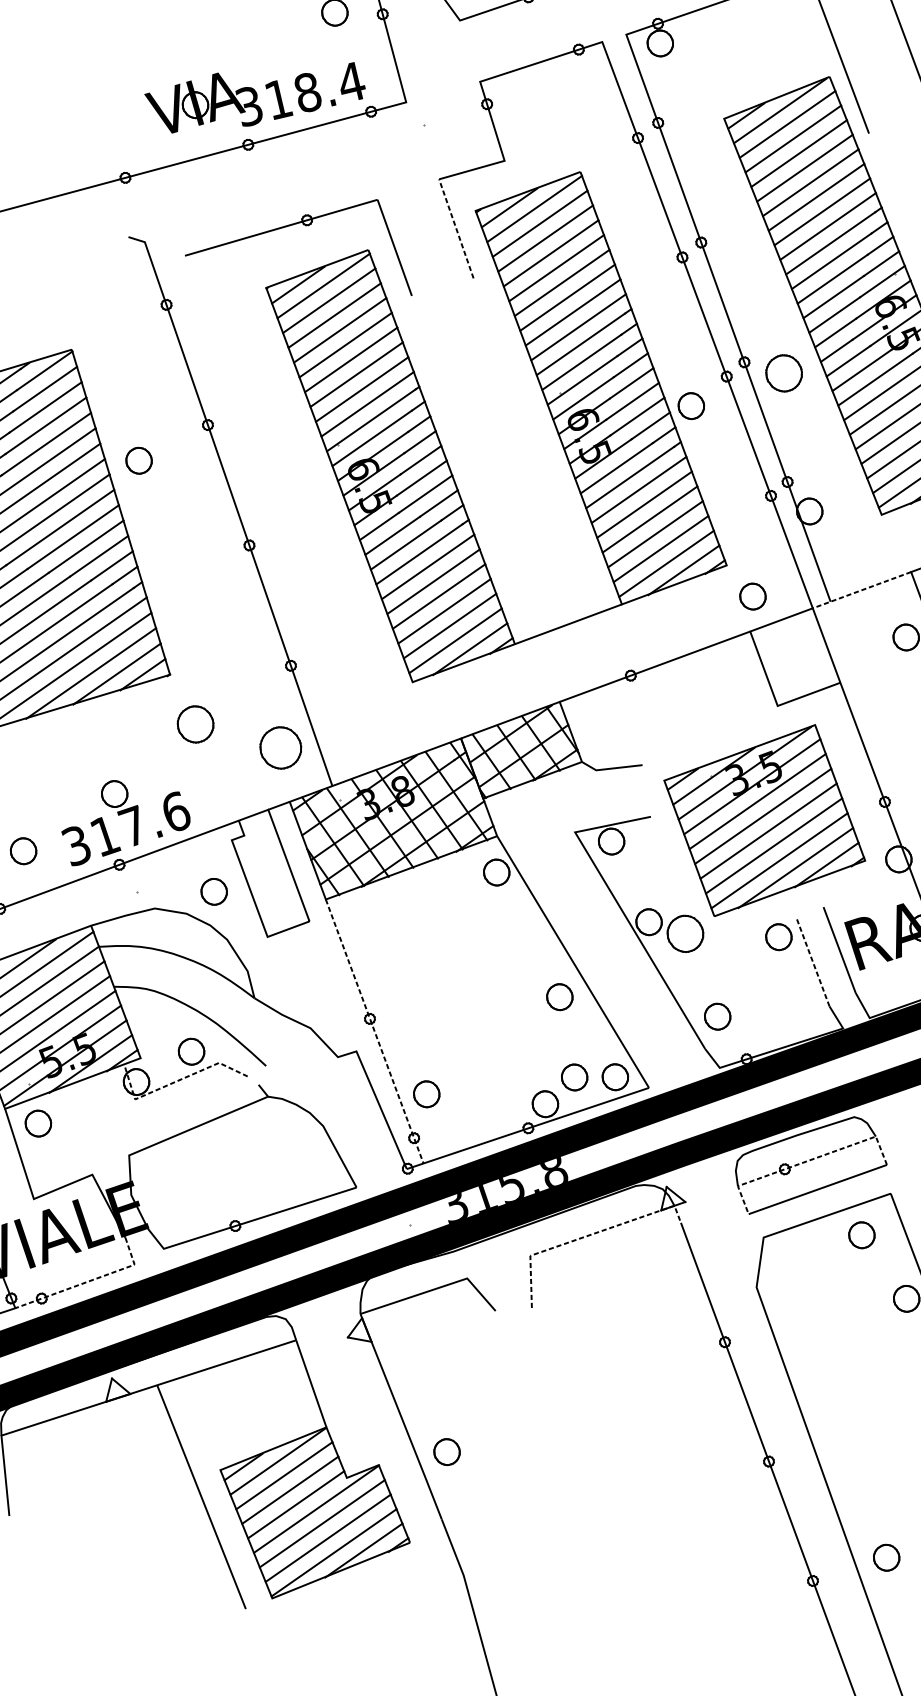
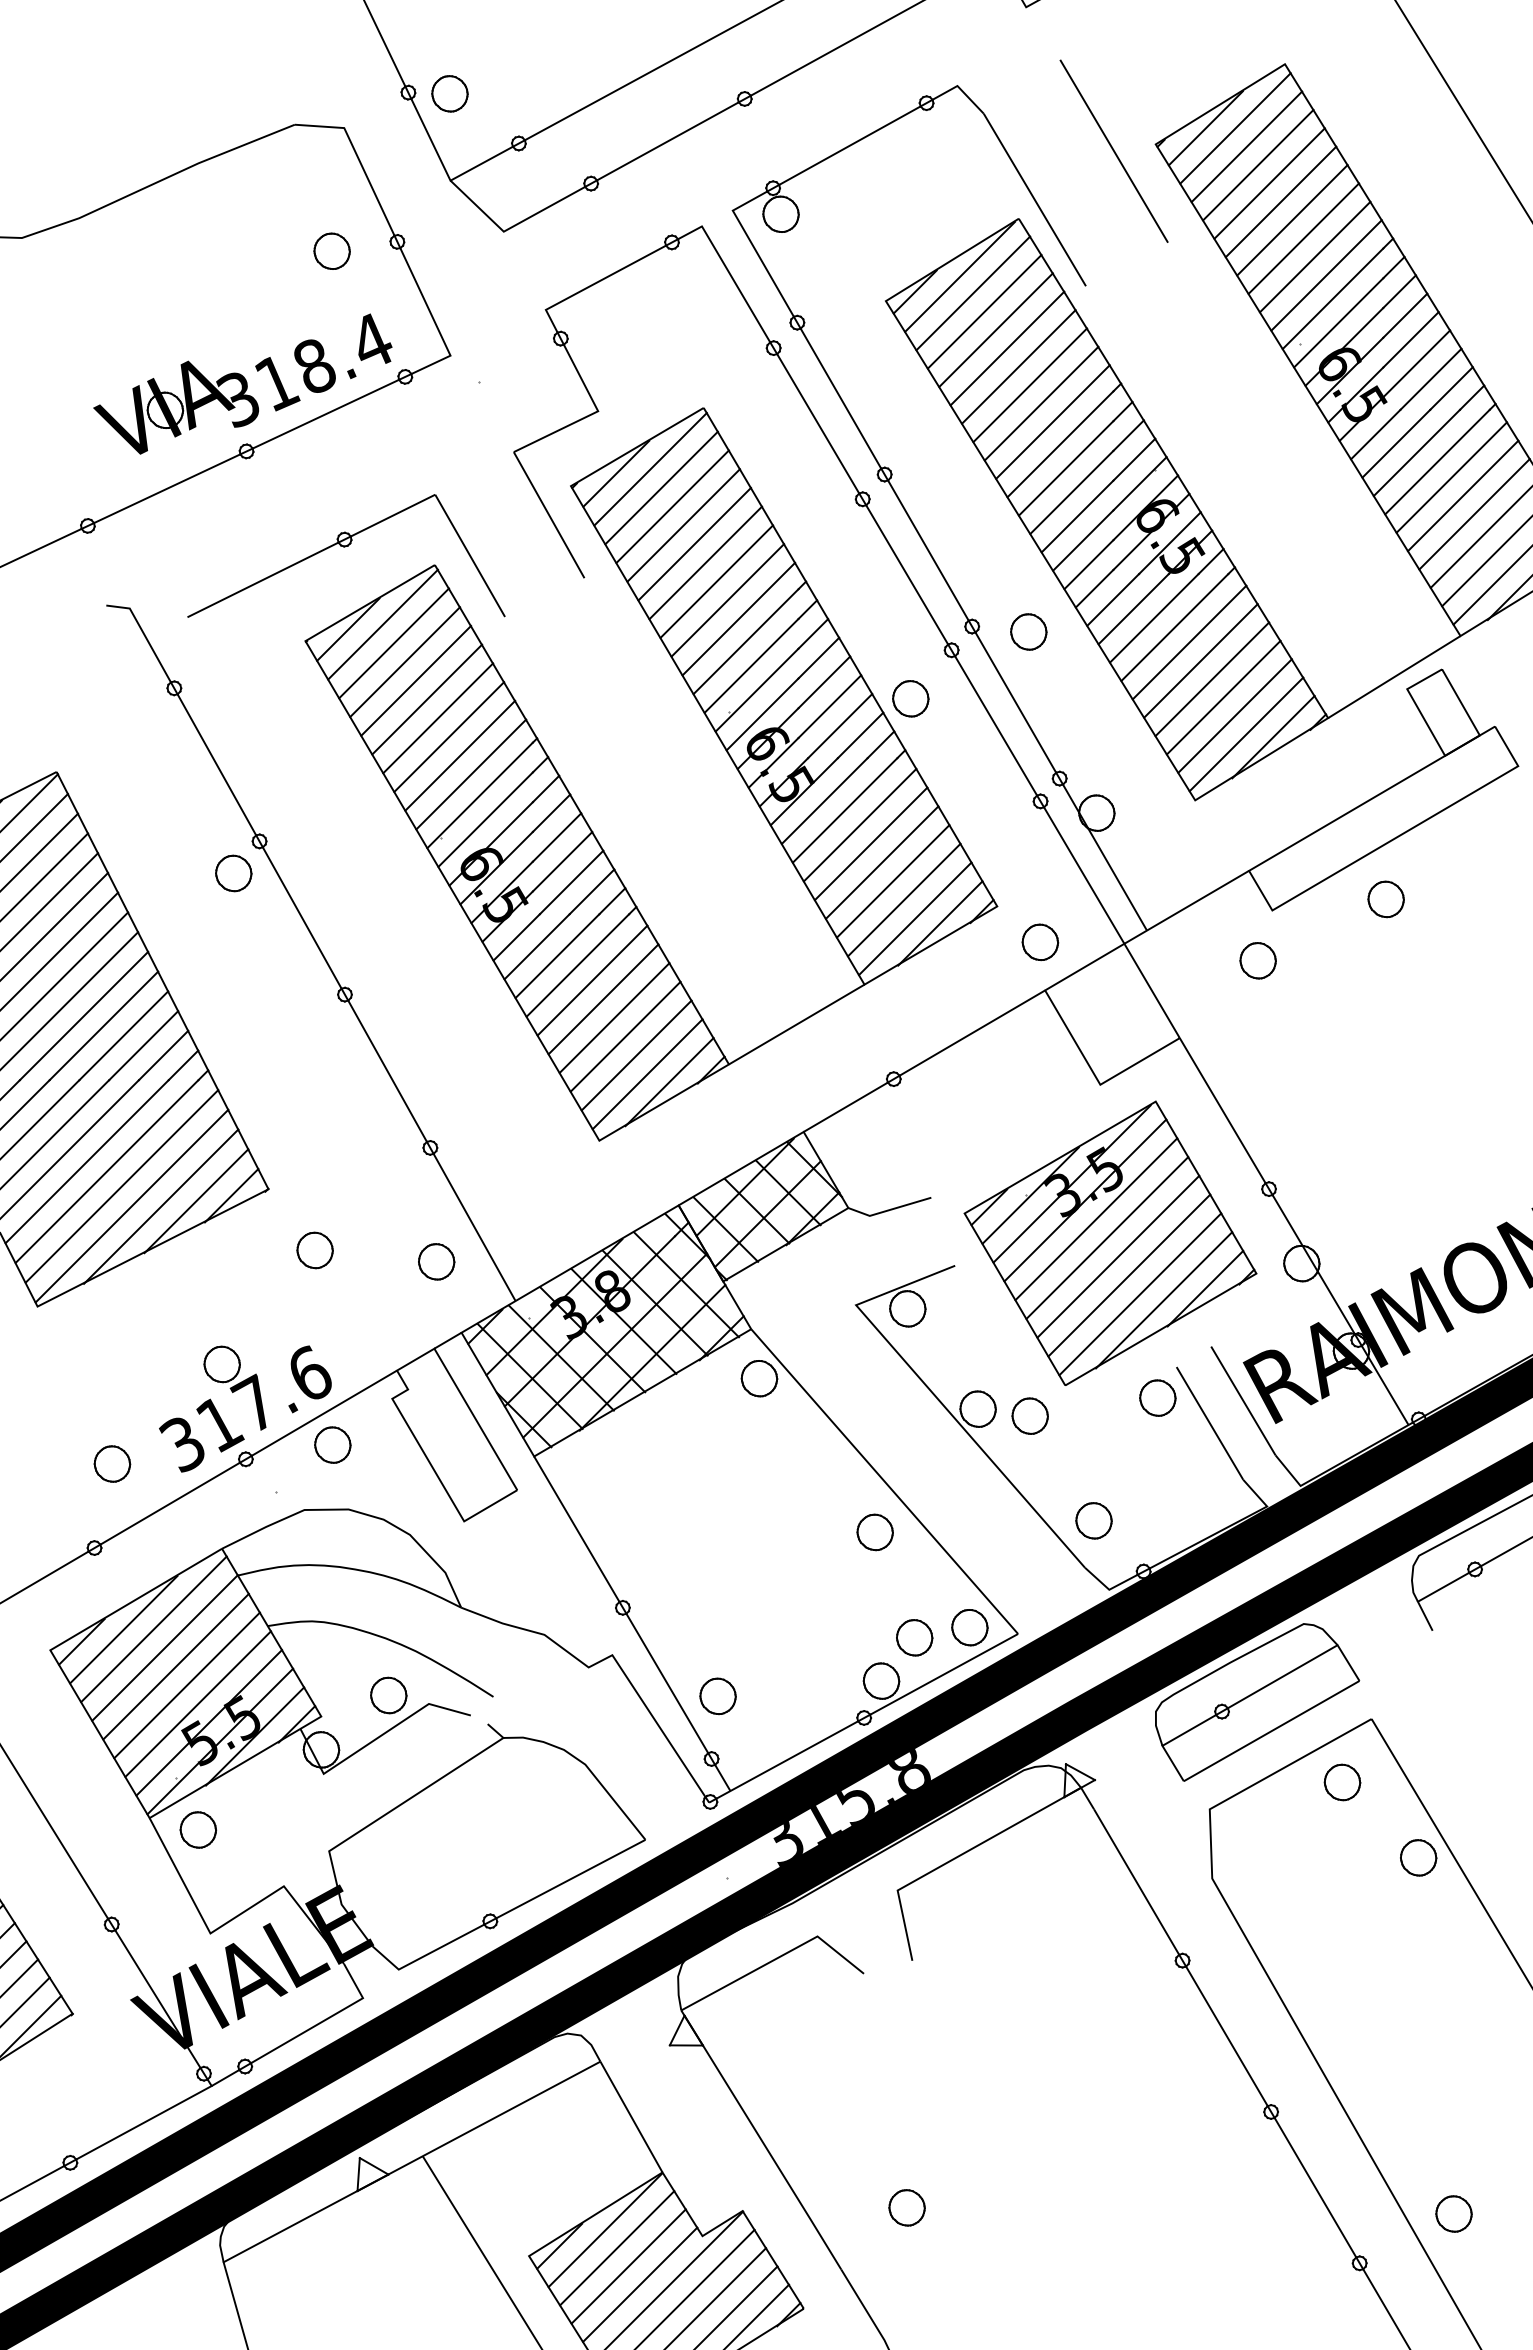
line: (455, 228) -> (548, 514), dashed -> solid
part: (784, 372) -> (1028, 631), size x0.71
part: (138, 460) -> (233, 873), moved
line: (861, 590) -> (1186, 907), dashed -> solid
part: (195, 724) -> (314, 1250), size x0.71
part: (280, 747) -> (436, 1261), size x0.62
part: (214, 891) -> (332, 1444), moved
part: (684, 933) -> (1029, 1415), size x0.71
line: (812, 961) -> (1209, 1423), dashed -> solid
line: (374, 1031) -> (632, 1623), dashed -> solid
line: (174, 1081) -> (373, 1740), dashed -> solid
line: (806, 1161) -> (1249, 1695), dashed -> solid
line: (586, 1236) -> (969, 1850), dashed -> solid
line: (89, 1281) -> (305, 2031), dashed -> solid
part: (446, 1451) -> (906, 2207), moved

